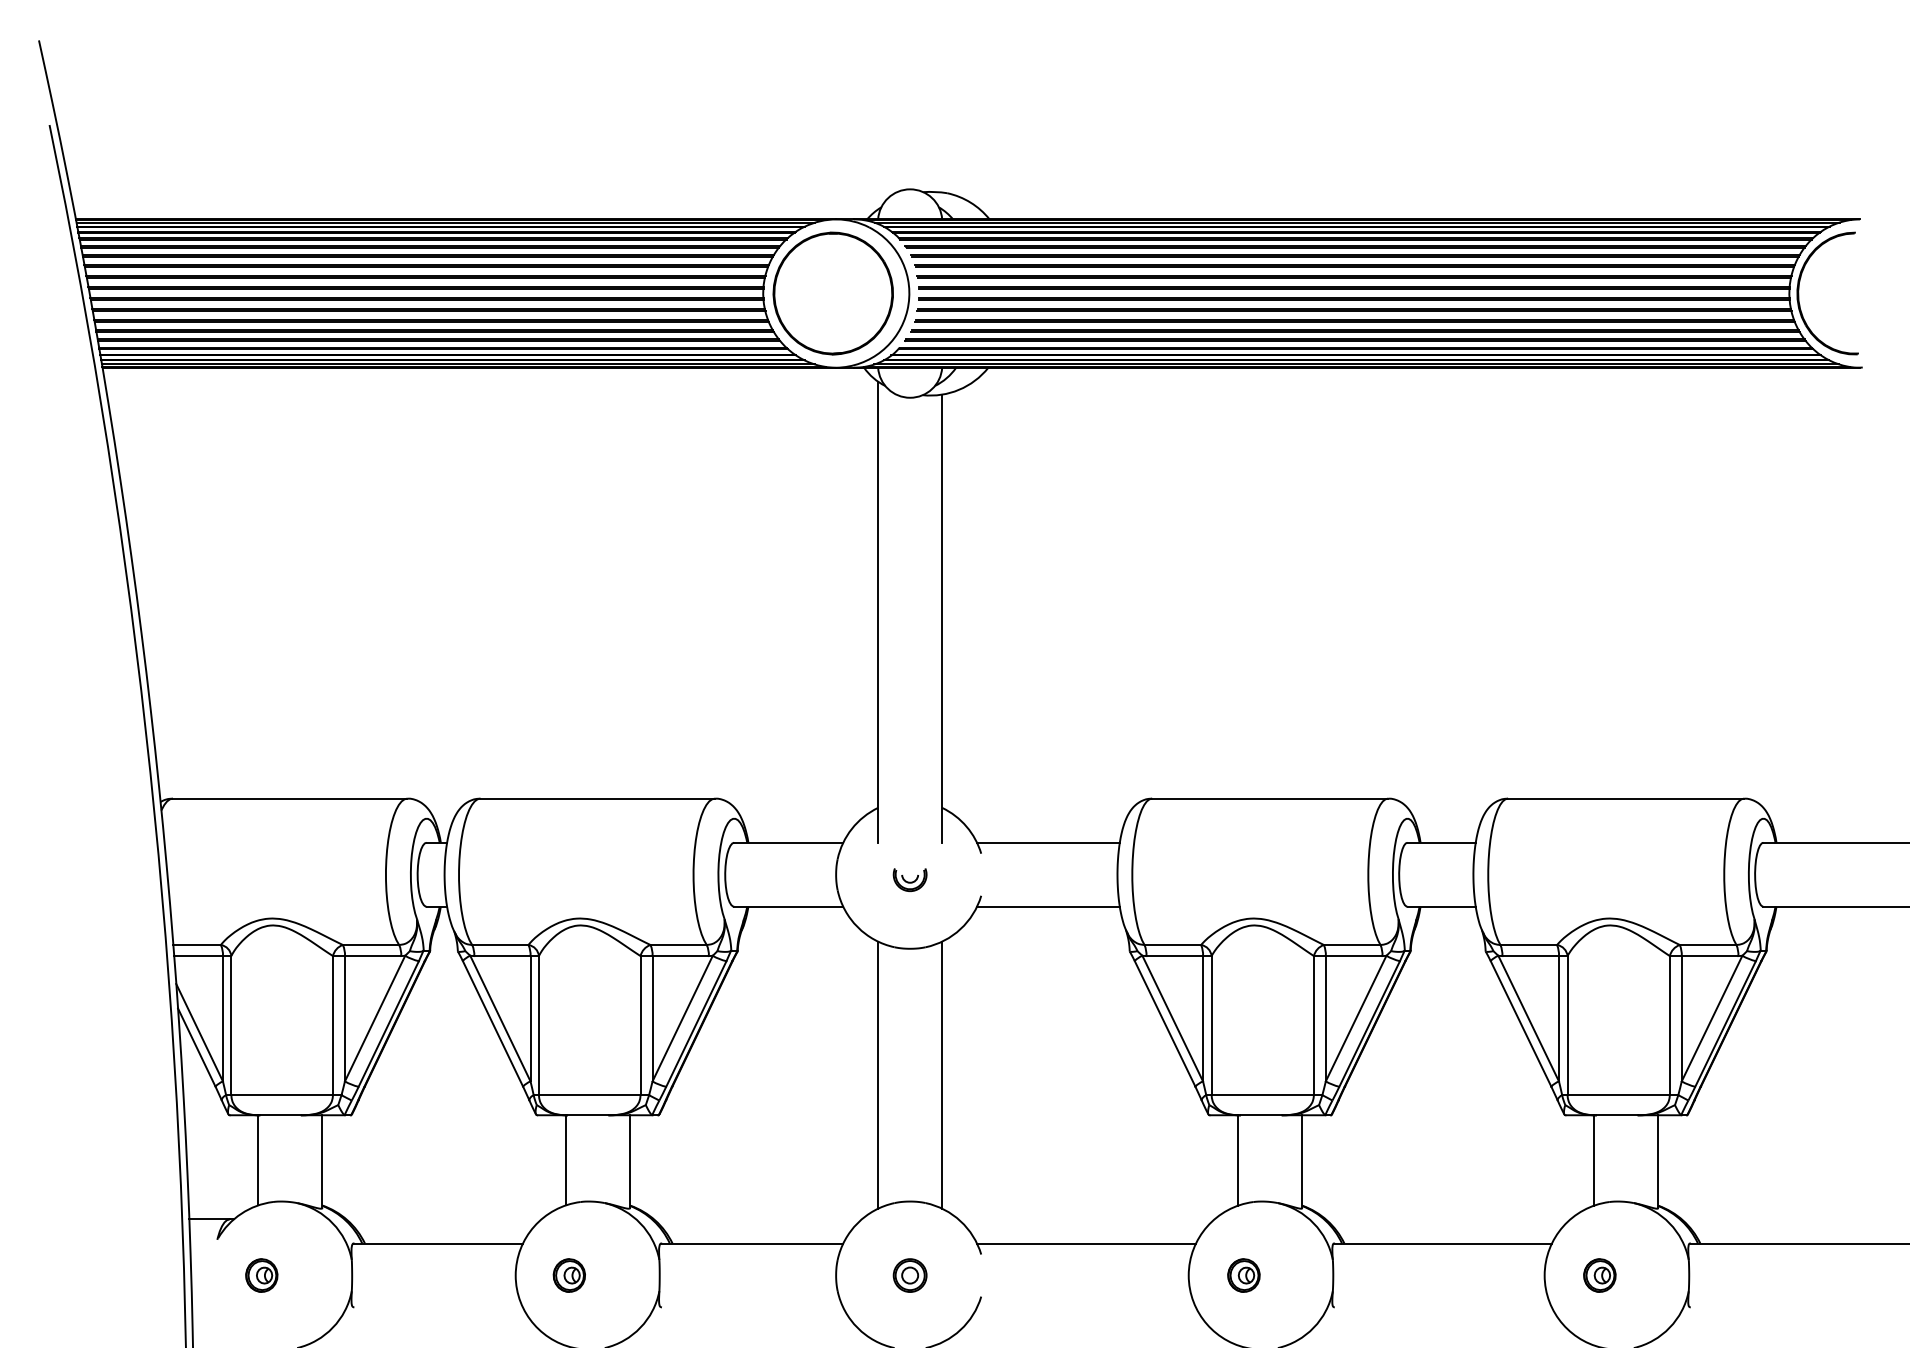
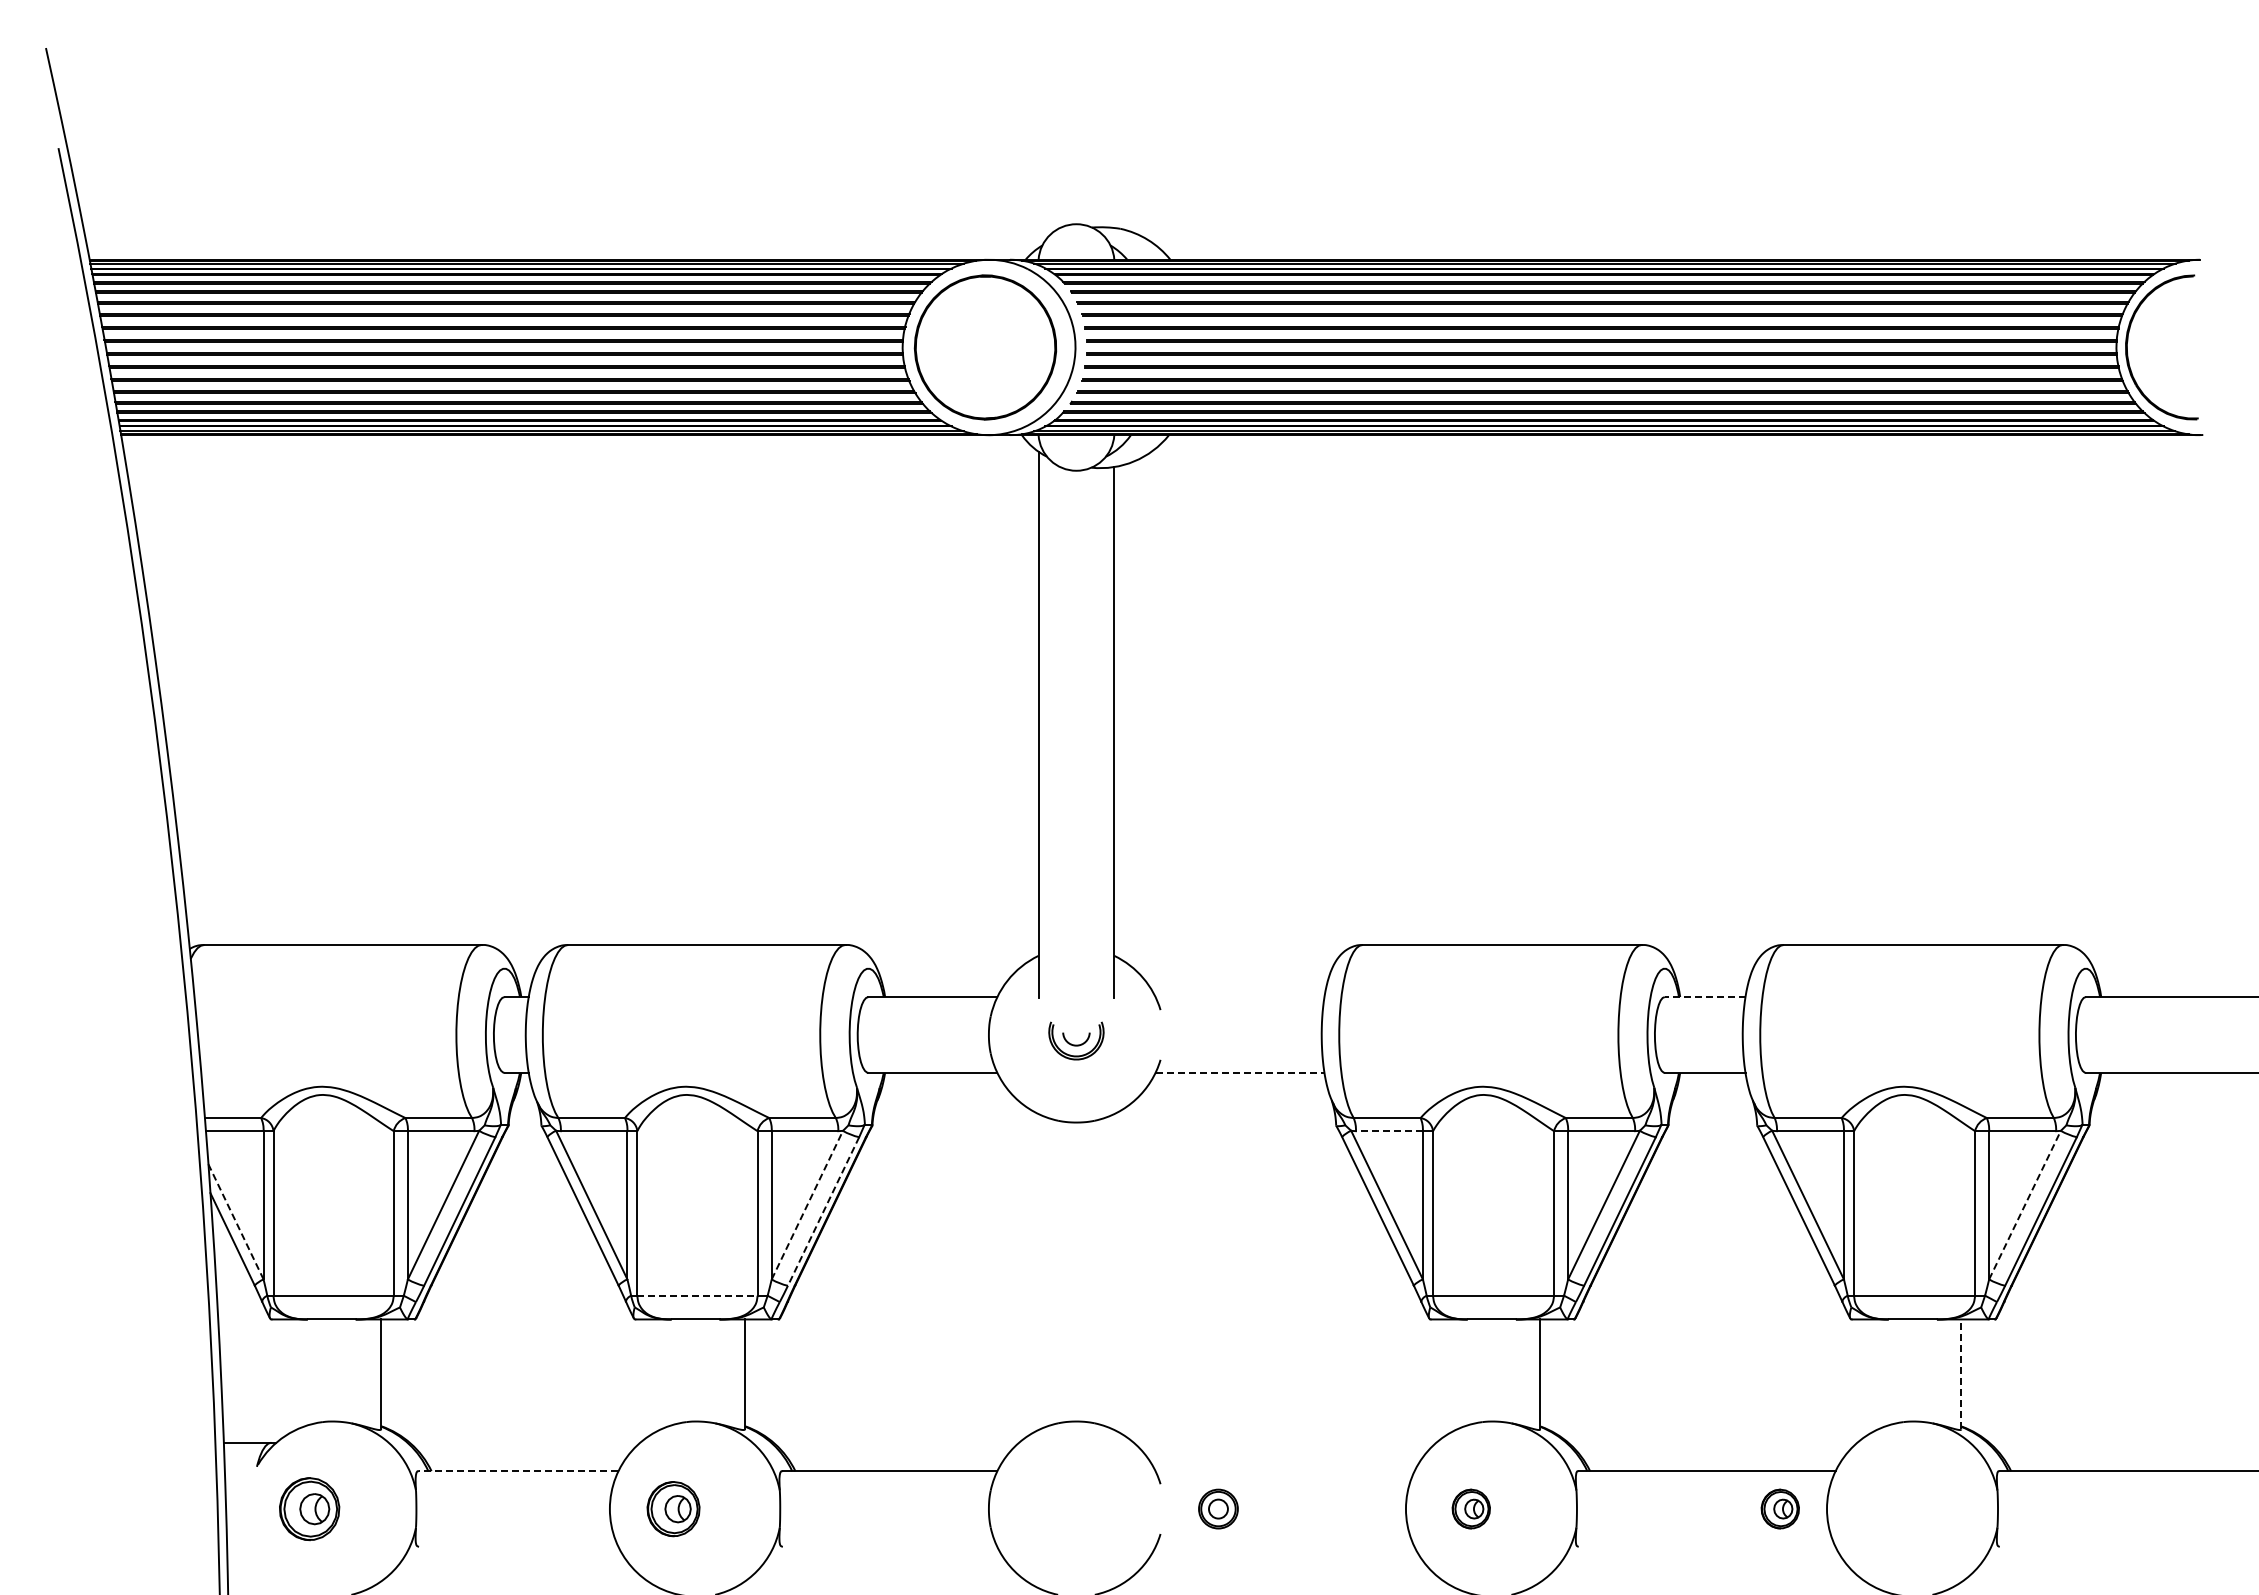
line: (1047, 843) -> (1239, 997), removed
line: (1441, 843) -> (1704, 997), solid -> dashed
part: (910, 880) -> (1076, 1041), size x1.4
line: (1048, 906) -> (1240, 1072), solid -> dashed
line: (1173, 956) -> (1388, 1131), solid -> dashed
line: (682, 1018) -> (807, 1204), solid -> dashed
line: (1712, 1018) -> (2025, 1204), solid -> dashed
line: (696, 1023) -> (823, 1211), solid -> dashed
line: (199, 1032) -> (235, 1221), solid -> dashed
line: (878, 1075) -> (1038, 1272), removed
line: (942, 1075) -> (1114, 1272), removed
line: (589, 1095) -> (697, 1295), solid -> dashed
line: (258, 1160) -> (305, 1372), removed
line: (566, 1160) -> (669, 1372), removed
line: (1238, 1160) -> (1464, 1372), removed
line: (1594, 1160) -> (1885, 1372), removed
line: (1658, 1161) -> (1961, 1374), solid -> dashed
line: (438, 1243) -> (518, 1471), solid -> dashed
line: (1086, 1243) -> (1284, 1471), removed
part: (261, 1275) -> (309, 1508), size x1.6
part: (568, 1275) -> (672, 1508), size x1.4
part: (910, 1275) -> (1218, 1508), moved
part: (1599, 1275) -> (1779, 1508), moved

